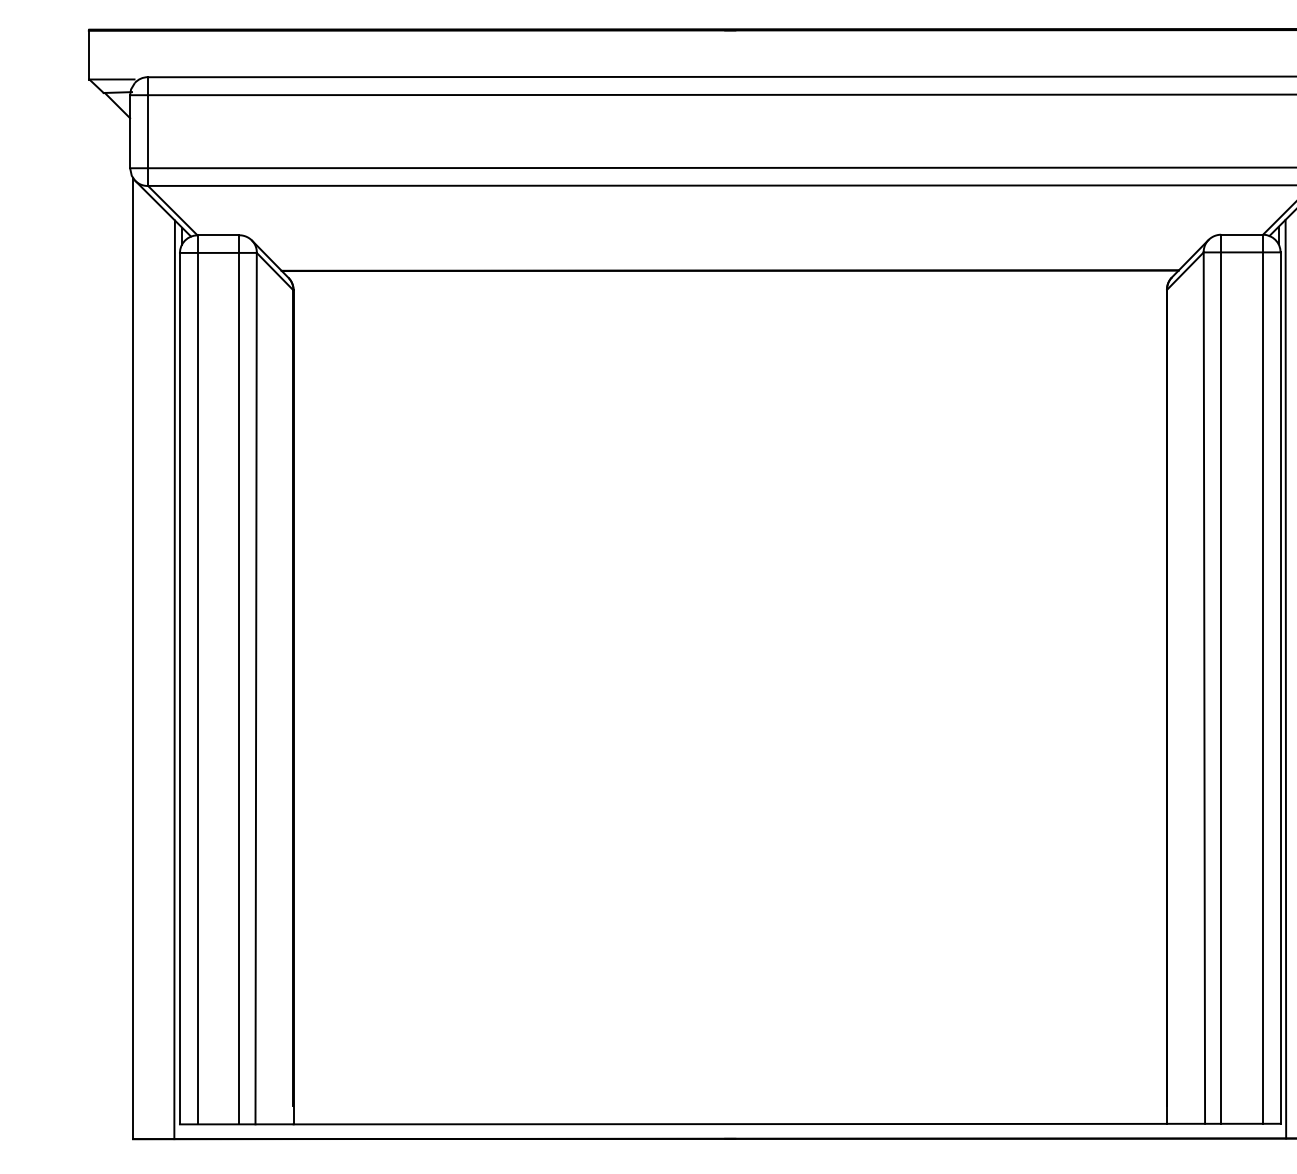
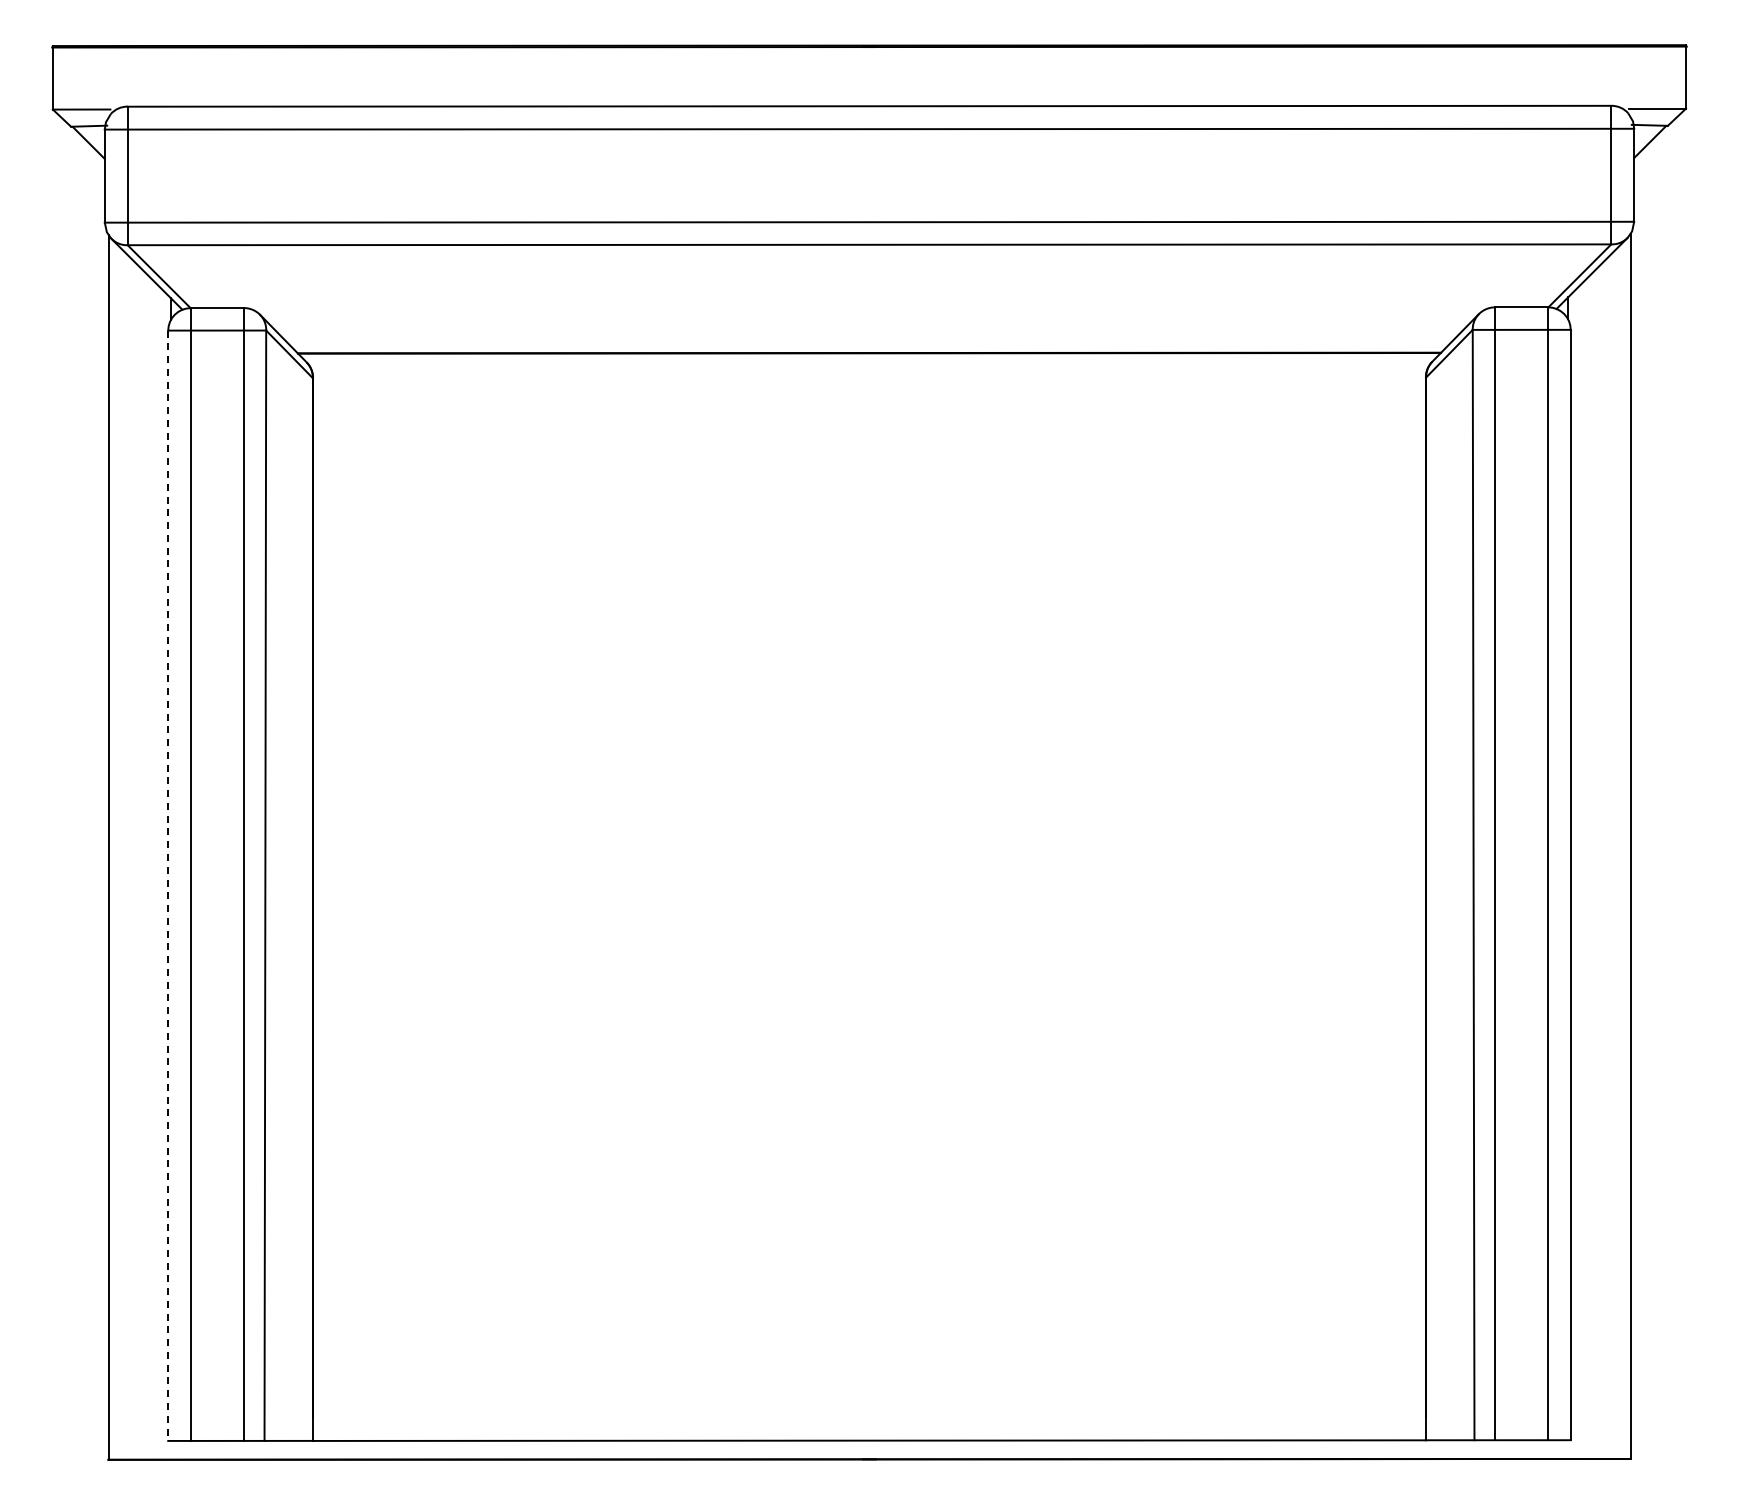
line: (174, 679) -> (161, 874), removed
line: (1285, 679) -> (1577, 873), removed
line: (180, 689) -> (168, 886), solid -> dashed

